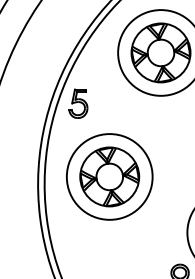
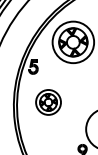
part: (109, 177) -> (48, 102), size x0.6

